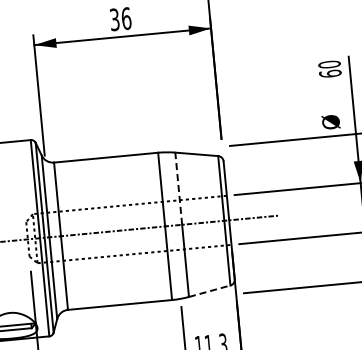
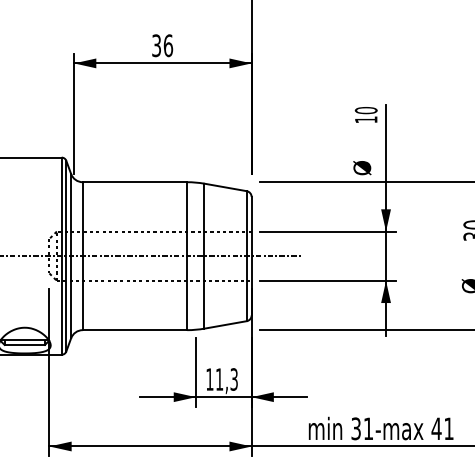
text: (329, 73) -> (365, 119), 60 -> 10
line: (178, 188) -> (204, 219), dashed -> solid
line: (209, 290) -> (225, 324), dashed -> solid

